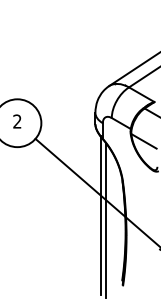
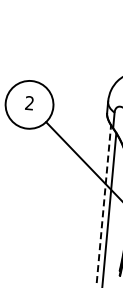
line: (100, 214) -> (103, 203), solid -> dashed

